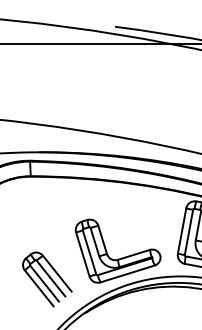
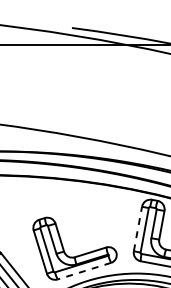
line: (182, 230) -> (138, 228), solid -> dashed
line: (127, 274) -> (84, 271), solid -> dashed

